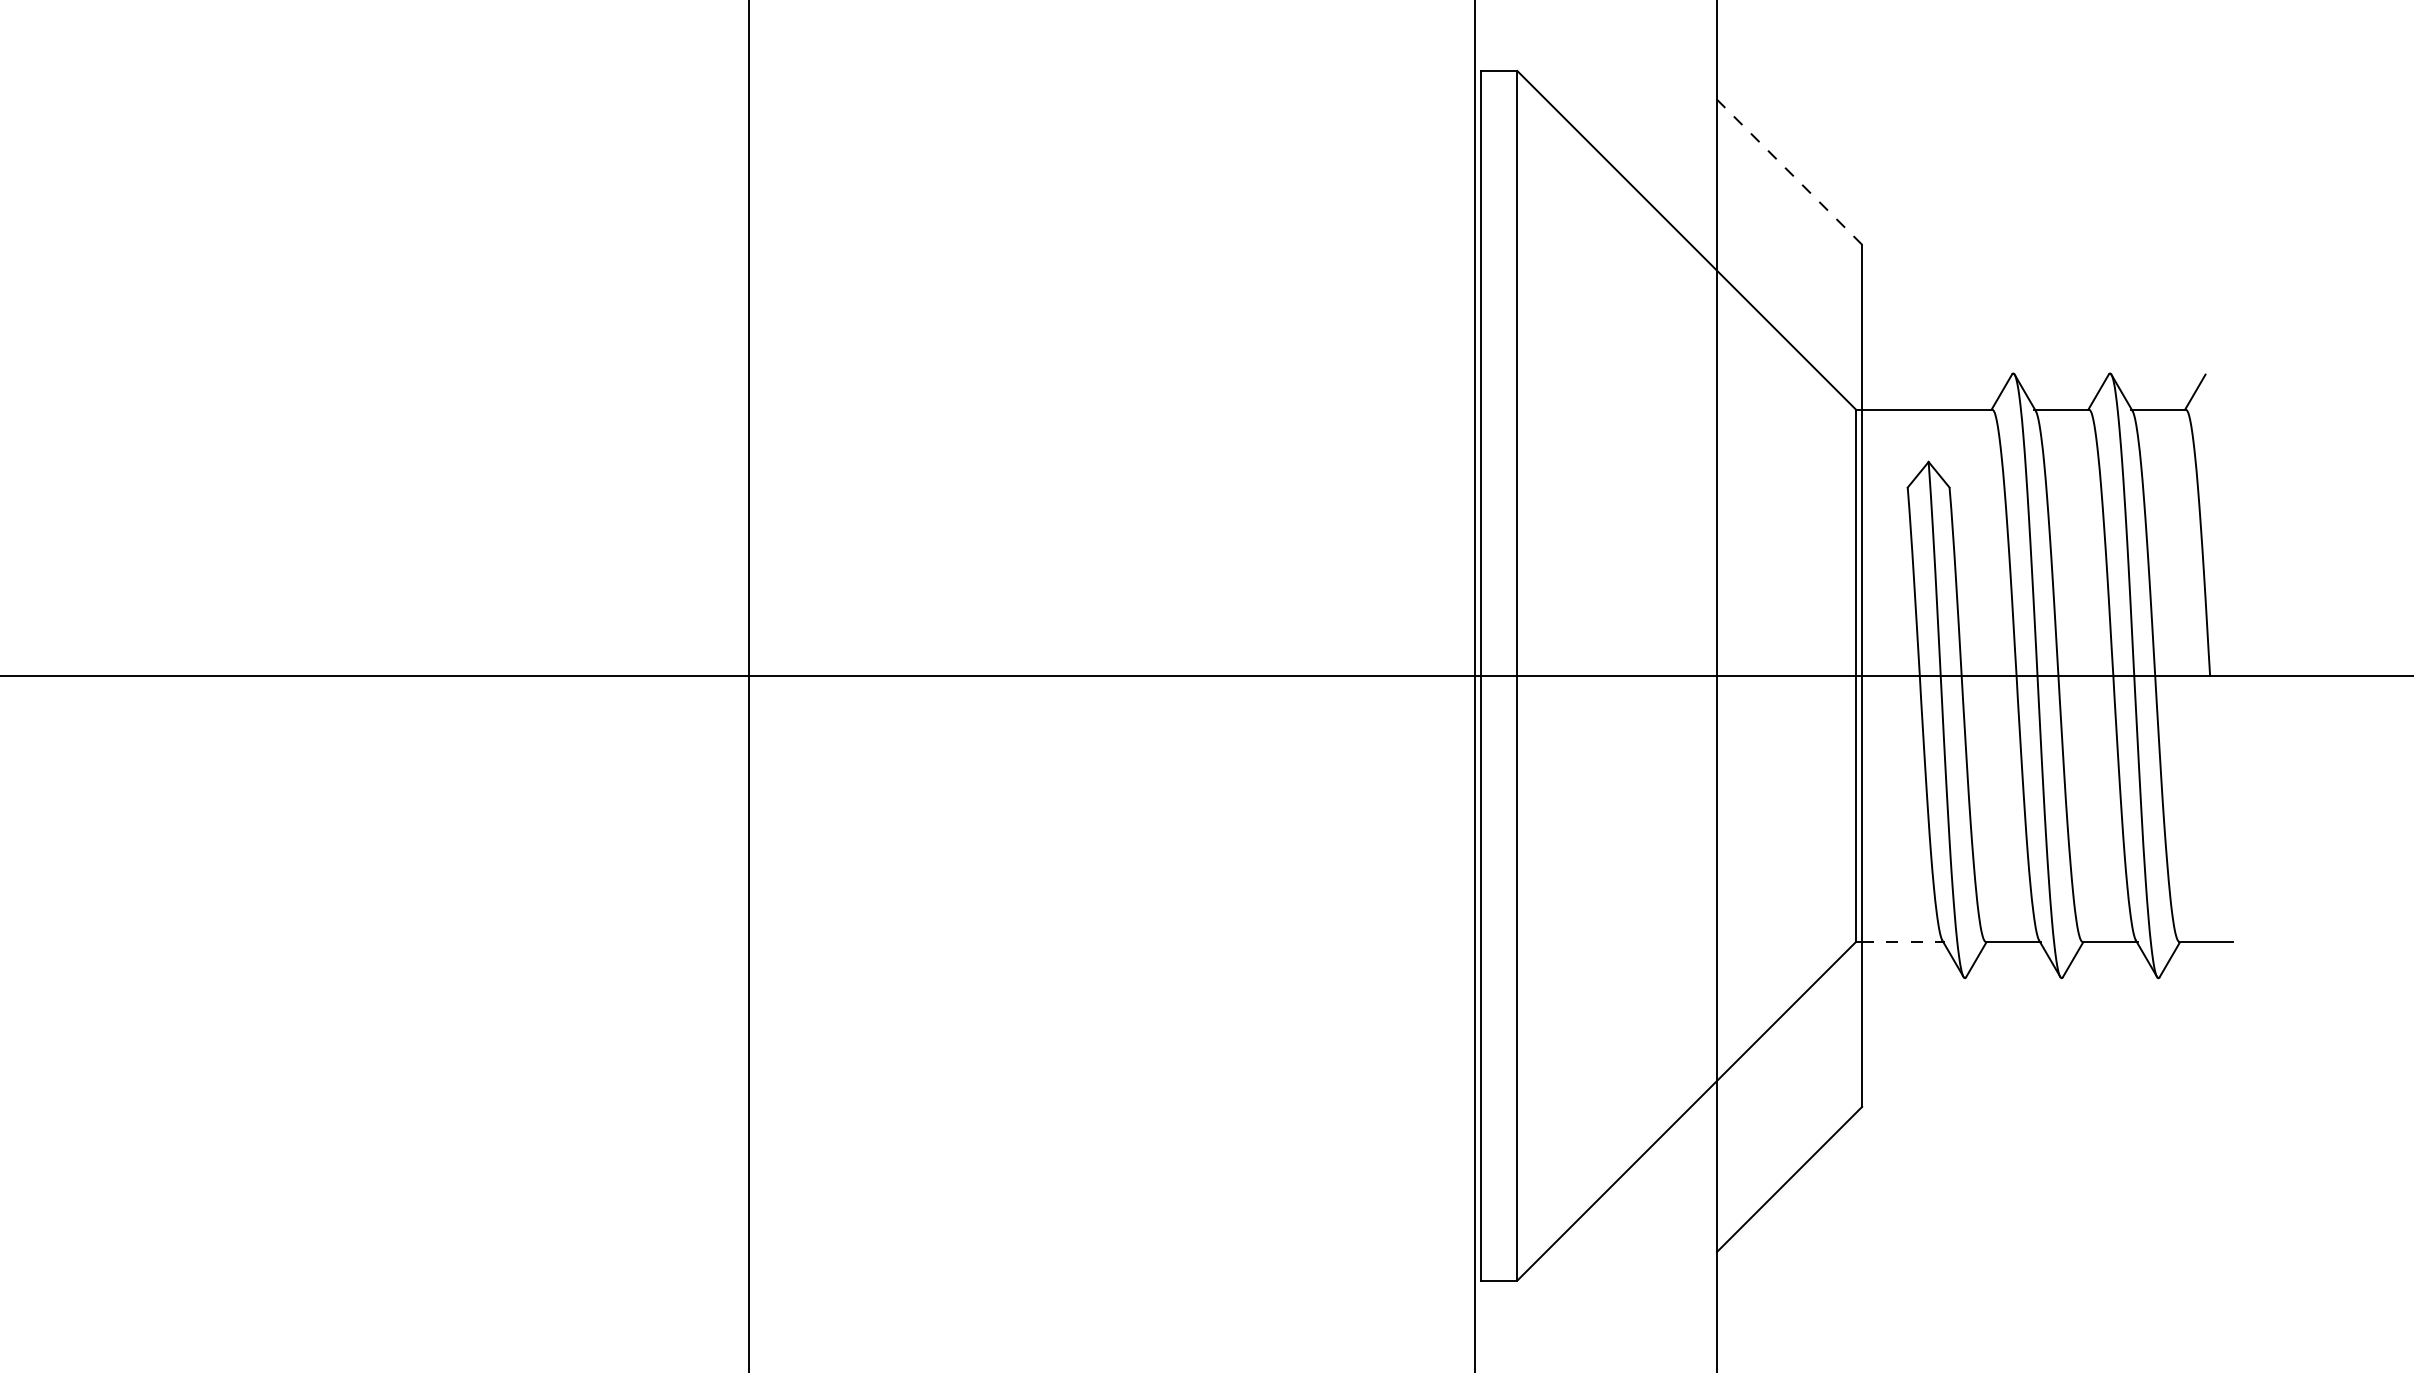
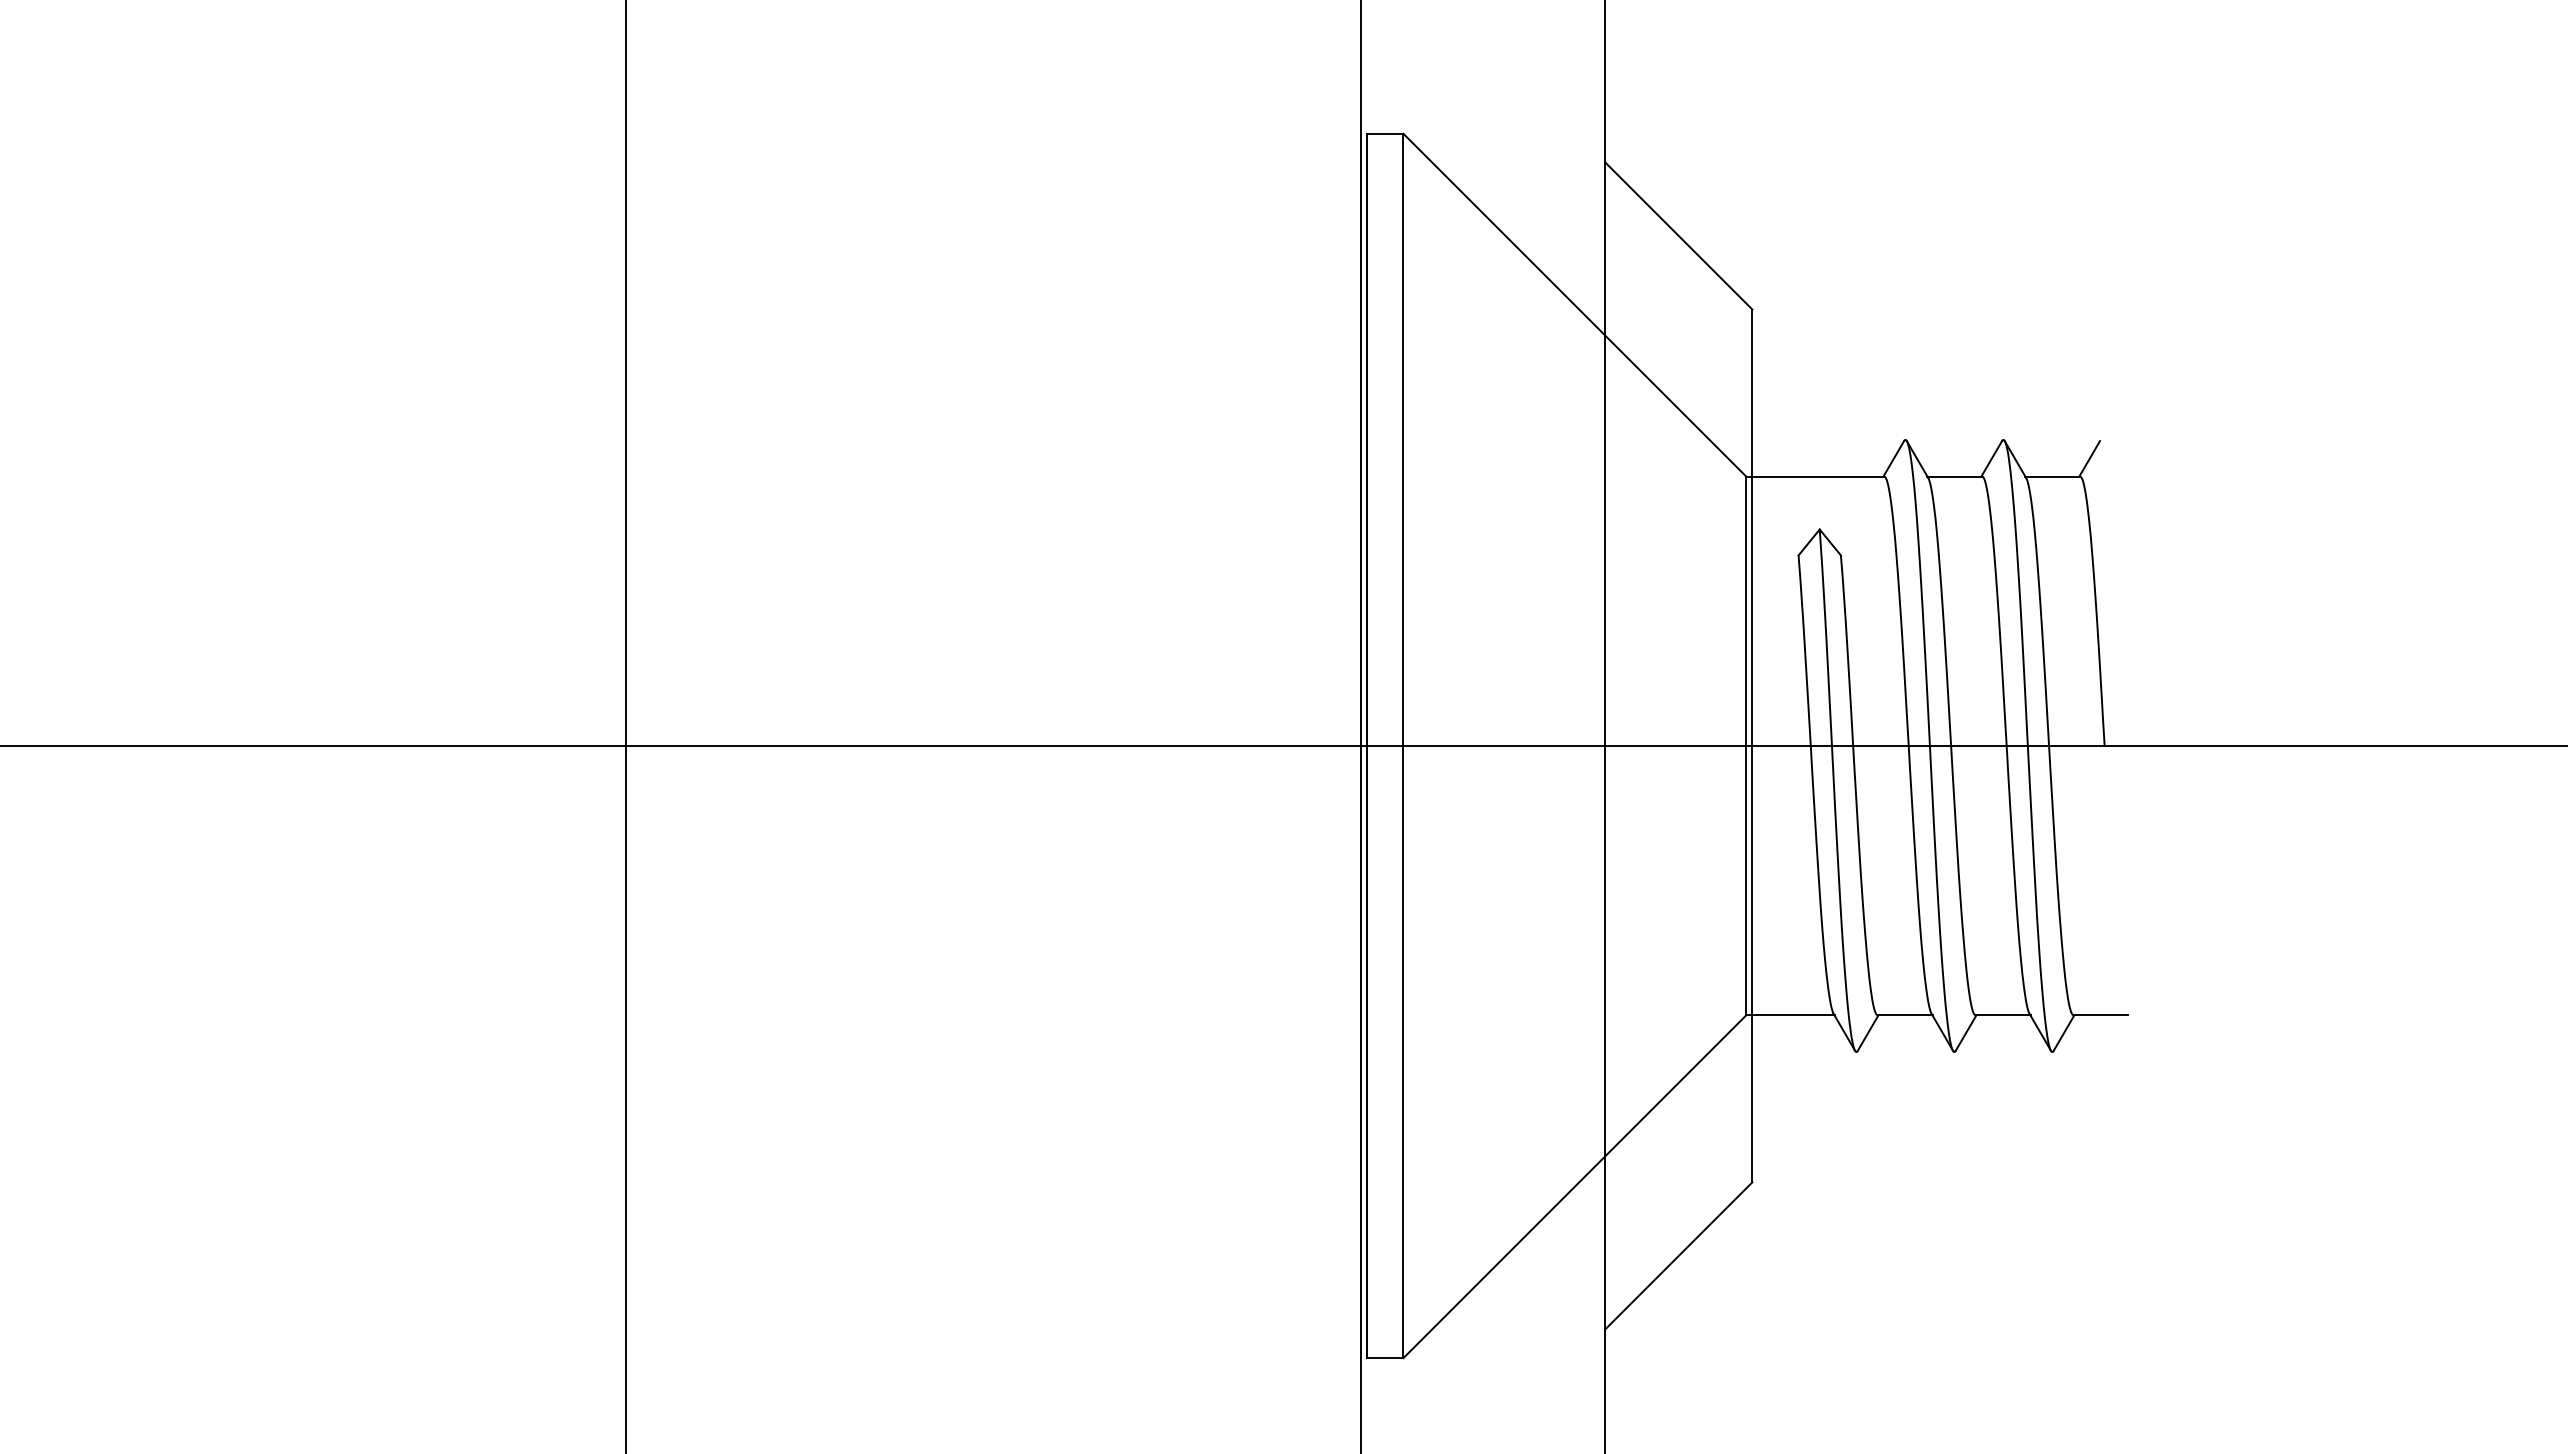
line: (1789, 172) -> (1678, 236), dashed -> solid
line: (1902, 942) -> (1793, 1015), dashed -> solid

